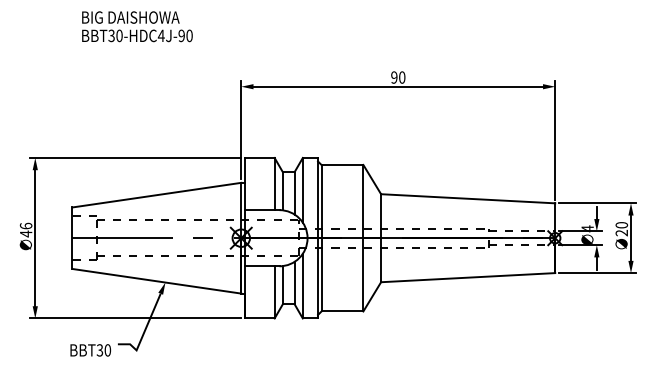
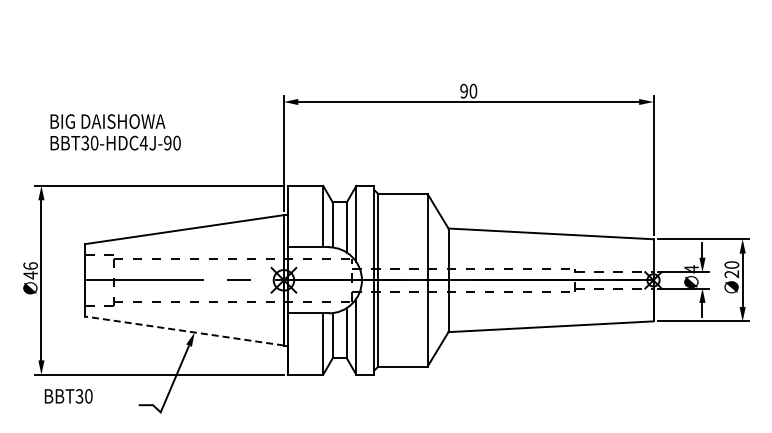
text: (137, 26) -> (115, 132), moved
line: (156, 280) -> (184, 330), solid -> dashed
text: (90, 350) -> (68, 396), moved

